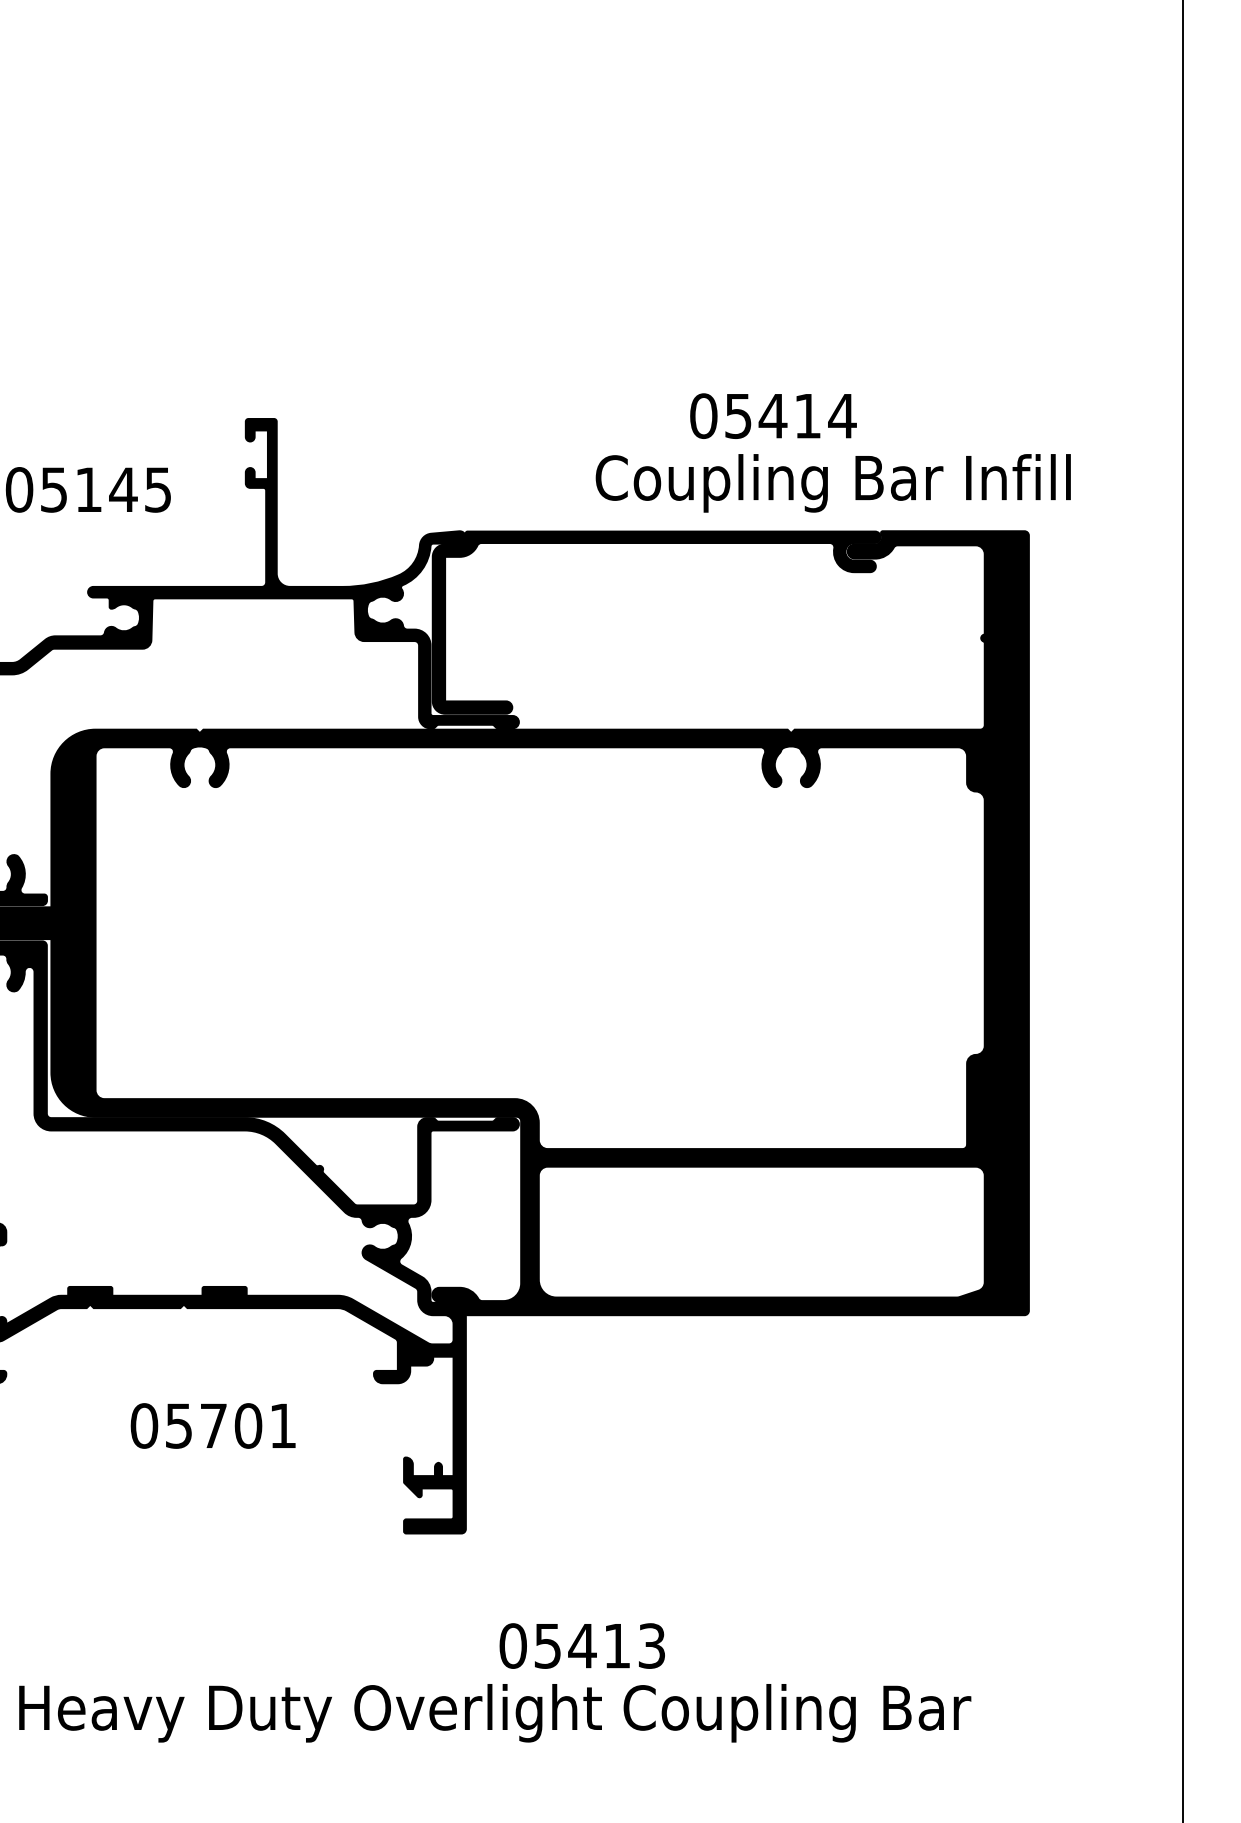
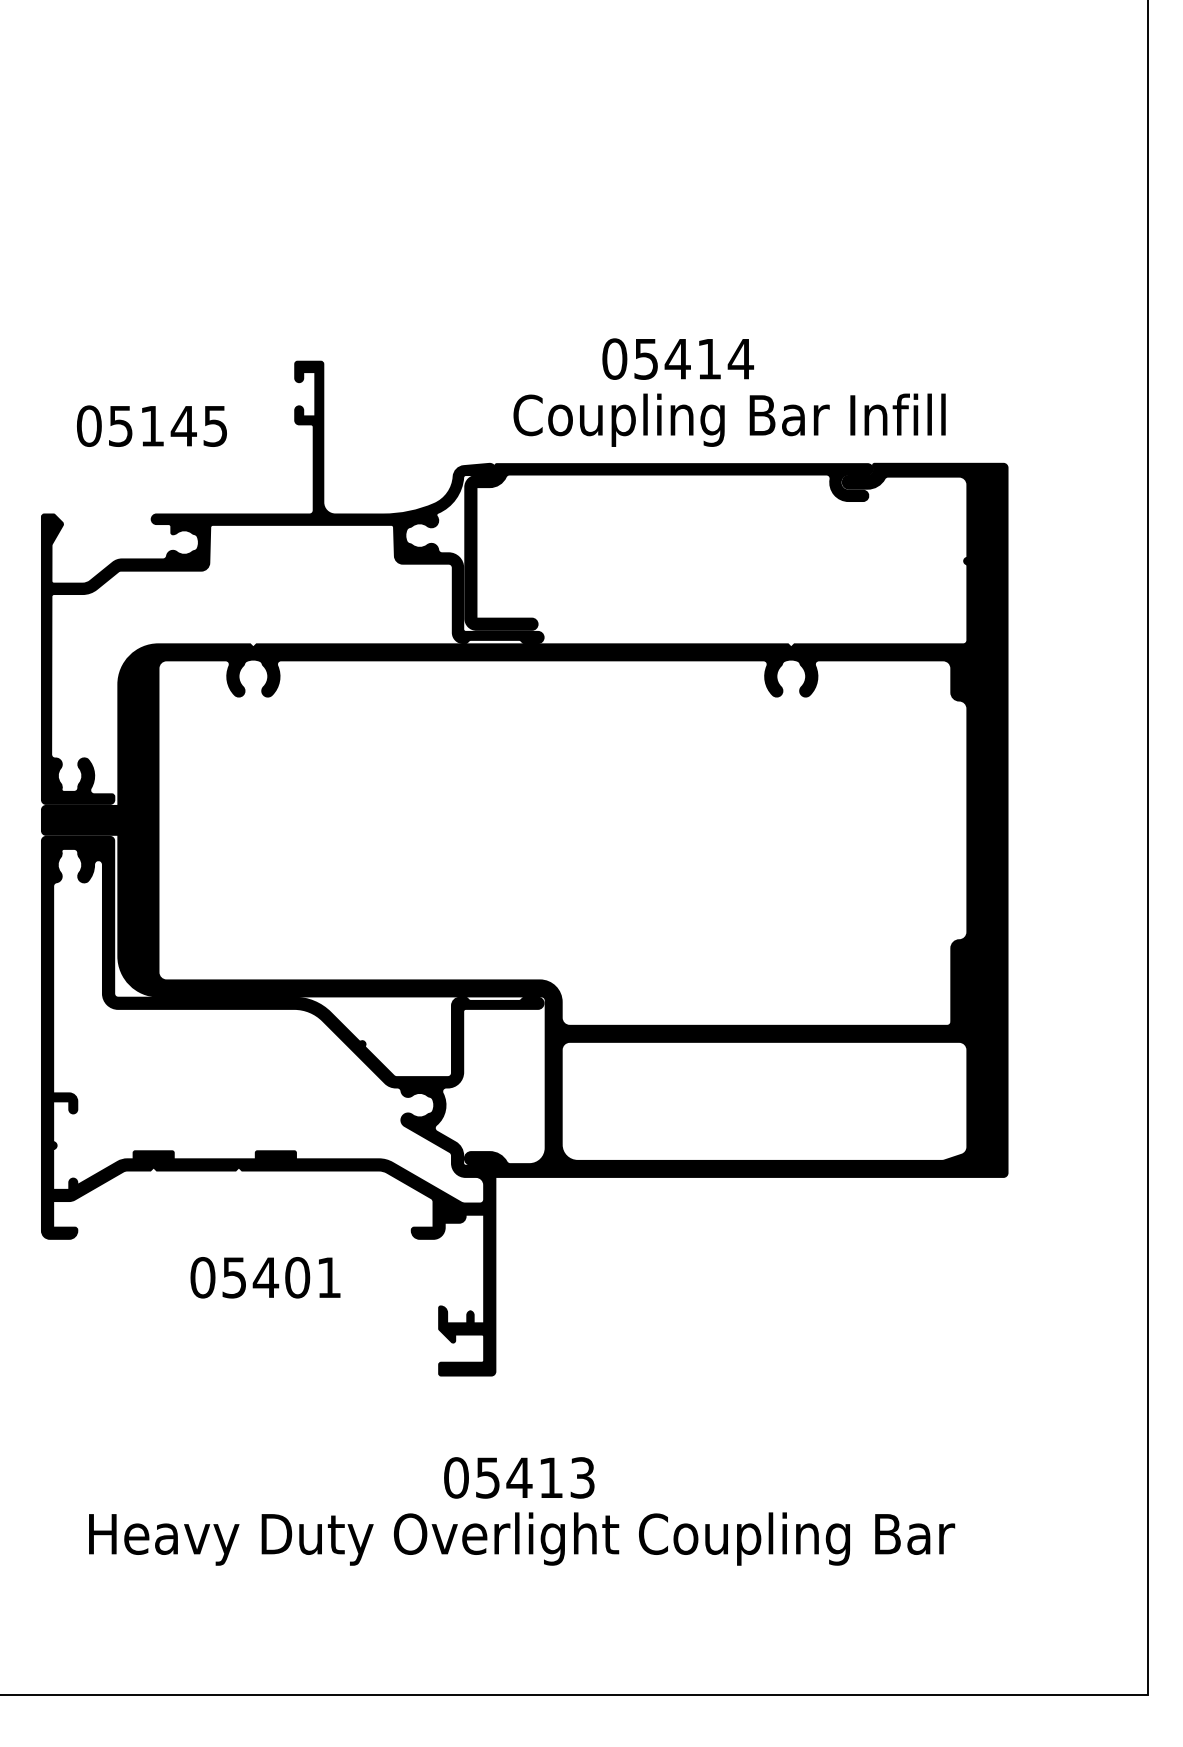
text: (772, 415) -> (677, 358), moved
text: (833, 482) -> (729, 419), moved
text: (213, 1425) -> (265, 1277), 05701 -> 05401
text: (582, 1645) -> (519, 1477), moved

